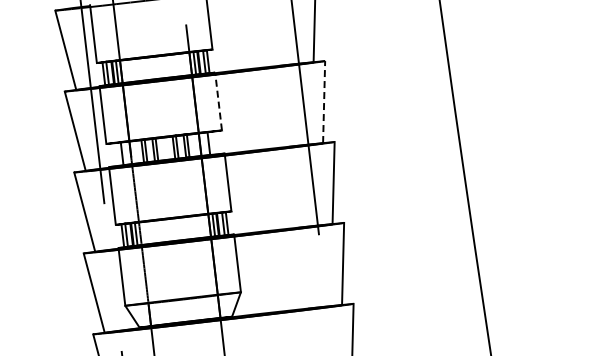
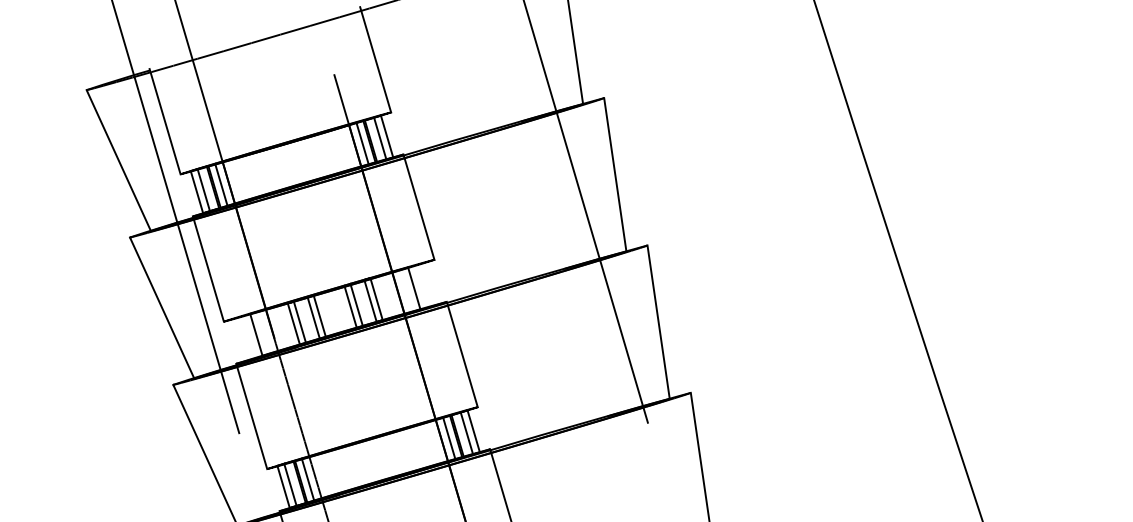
line: (218, 101) -> (418, 207), dashed -> solid
line: (324, 102) -> (616, 175), dashed -> solid

